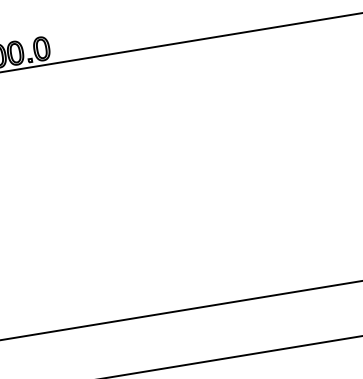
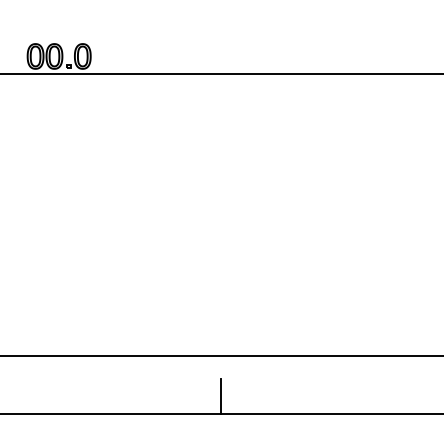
line: (220, 342) -> (220, 396), added

